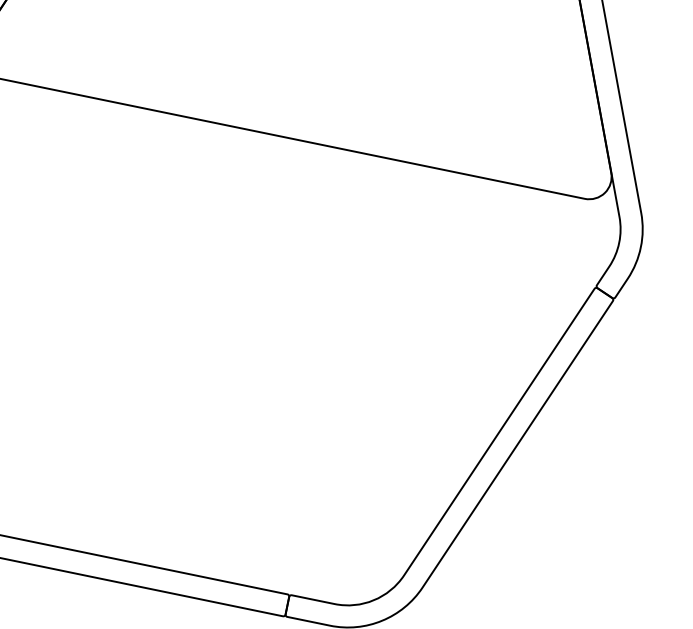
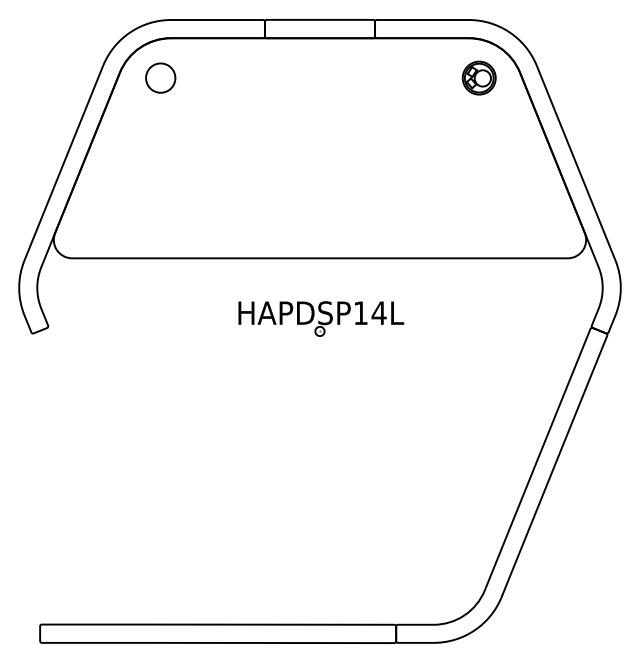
part: (275, 210) -> (321, 318), added

